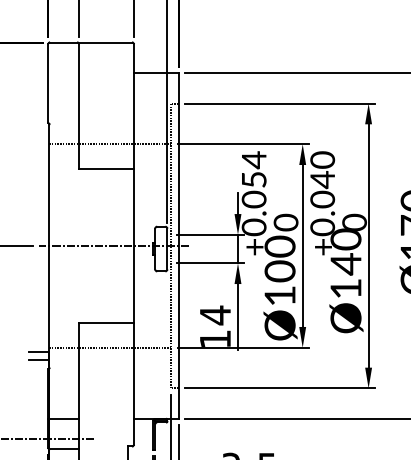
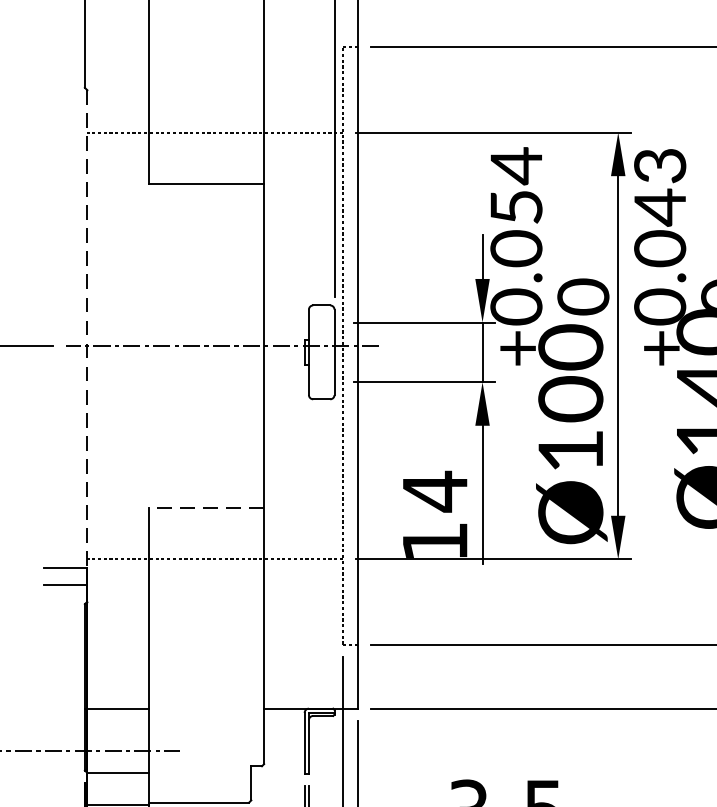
text: (322, 159) -> (659, 164), +0.040 -> +0.043
line: (49, 246) -> (87, 347), solid -> dashed
line: (105, 323) -> (204, 508), solid -> dashed

